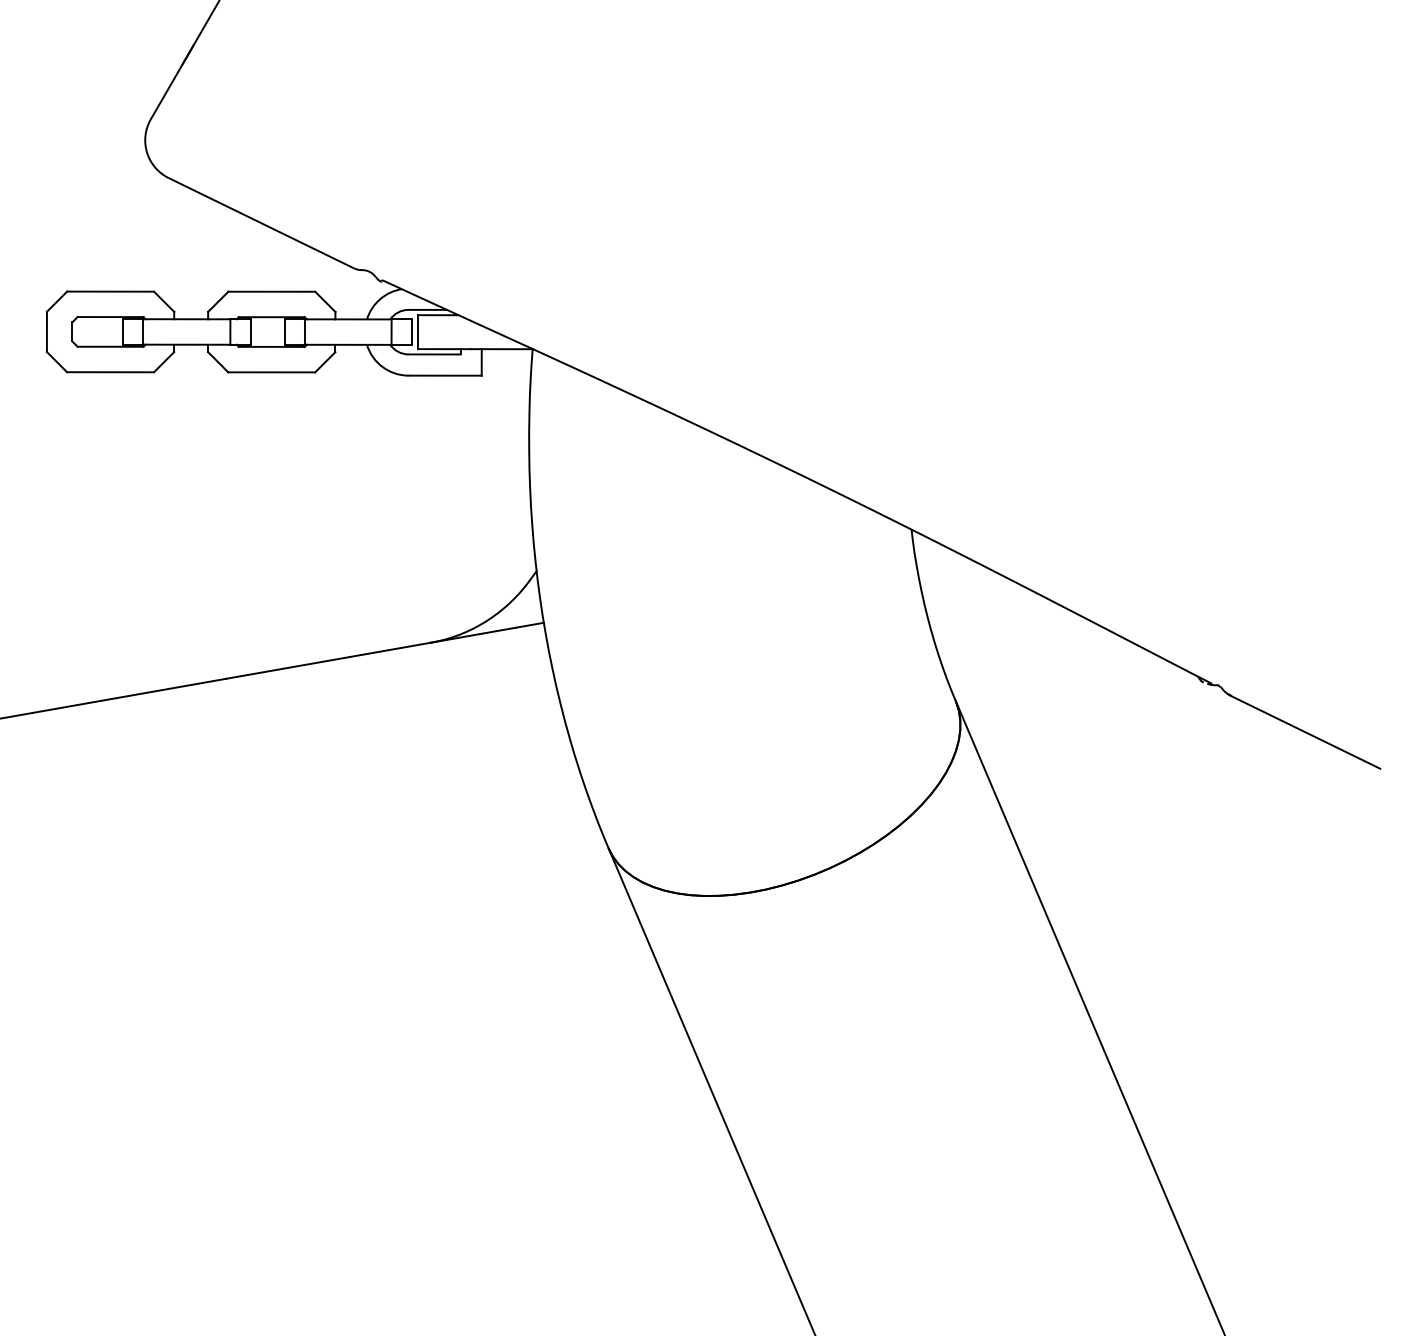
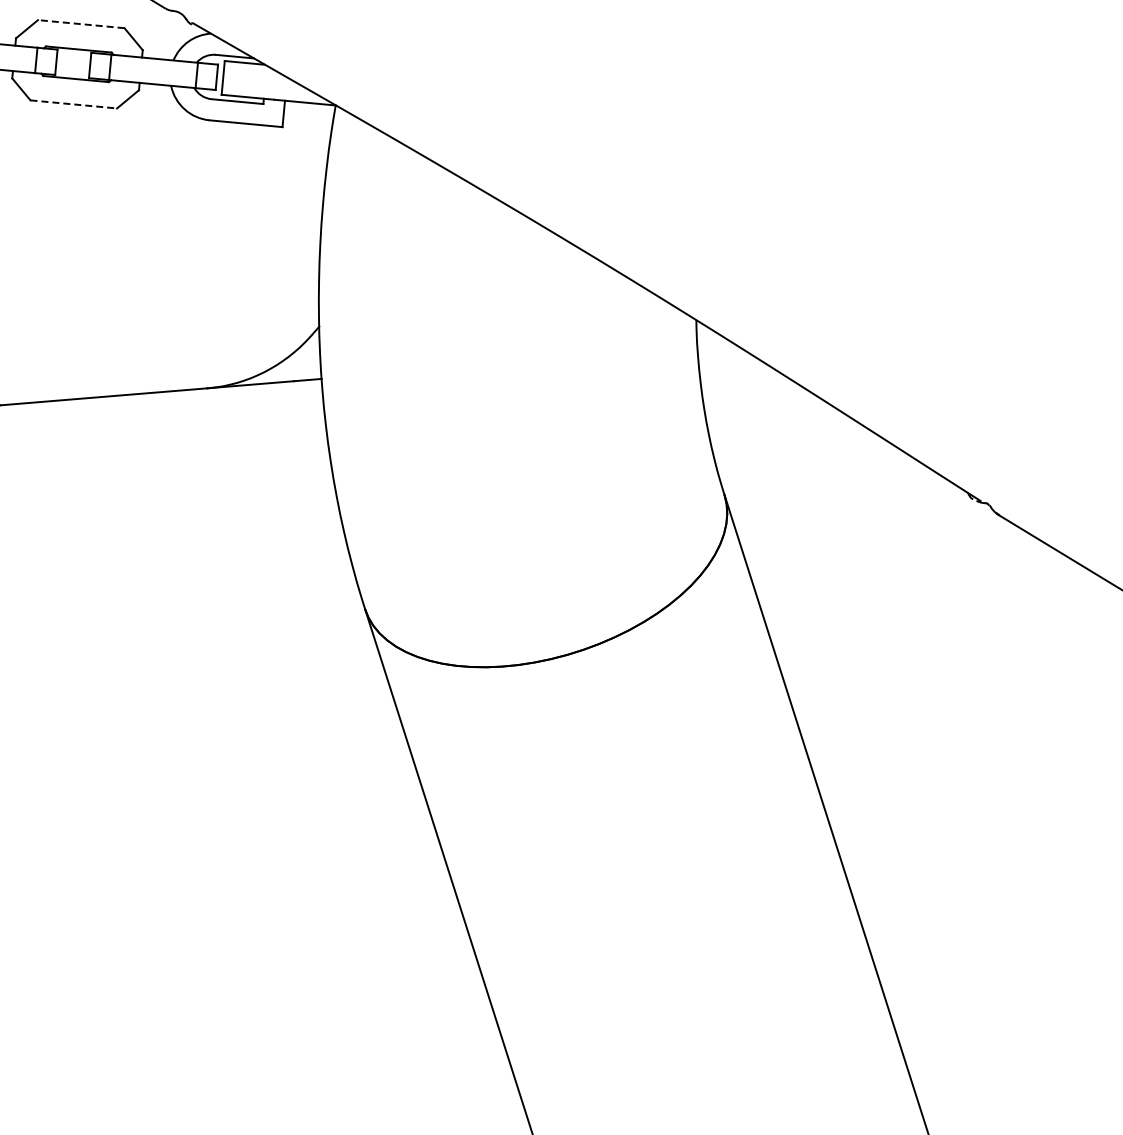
line: (271, 291) -> (80, 23), solid -> dashed
line: (272, 372) -> (74, 104), solid -> dashed

